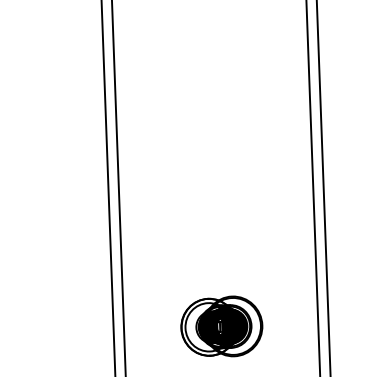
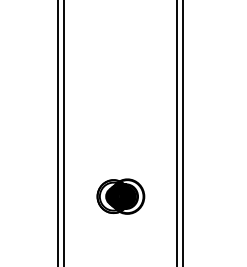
part: (221, 326) -> (120, 196), moved

